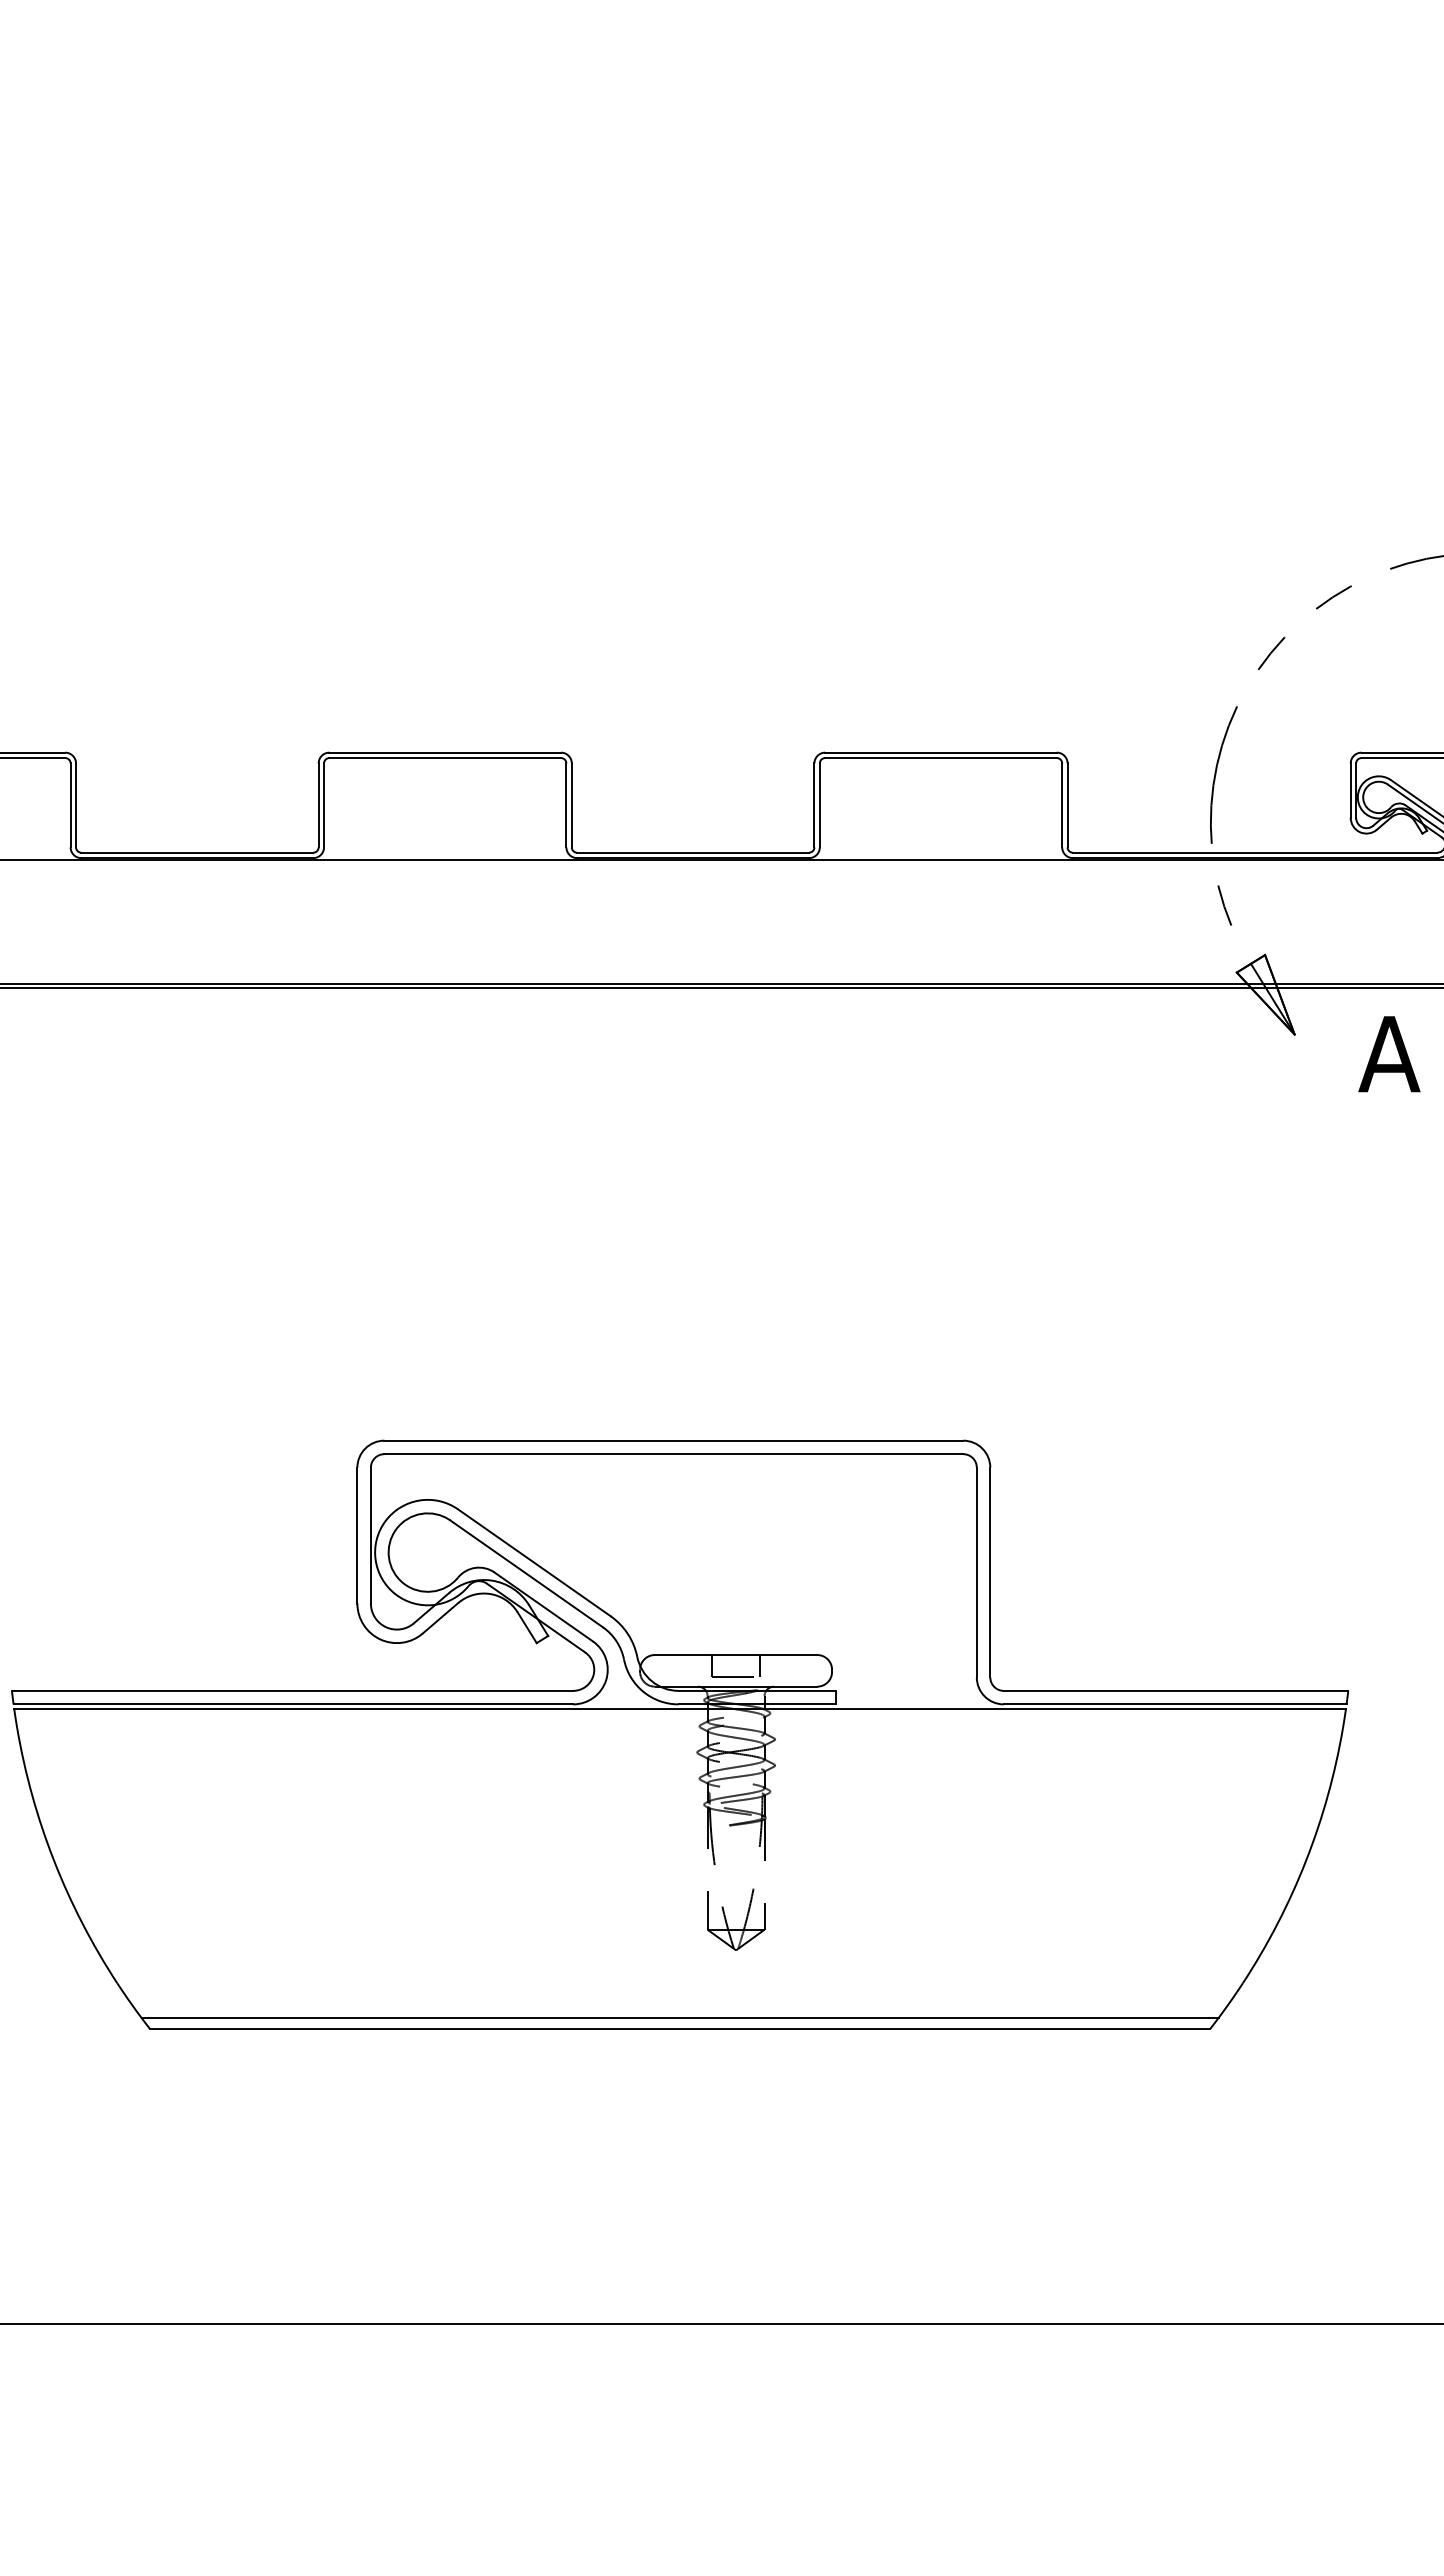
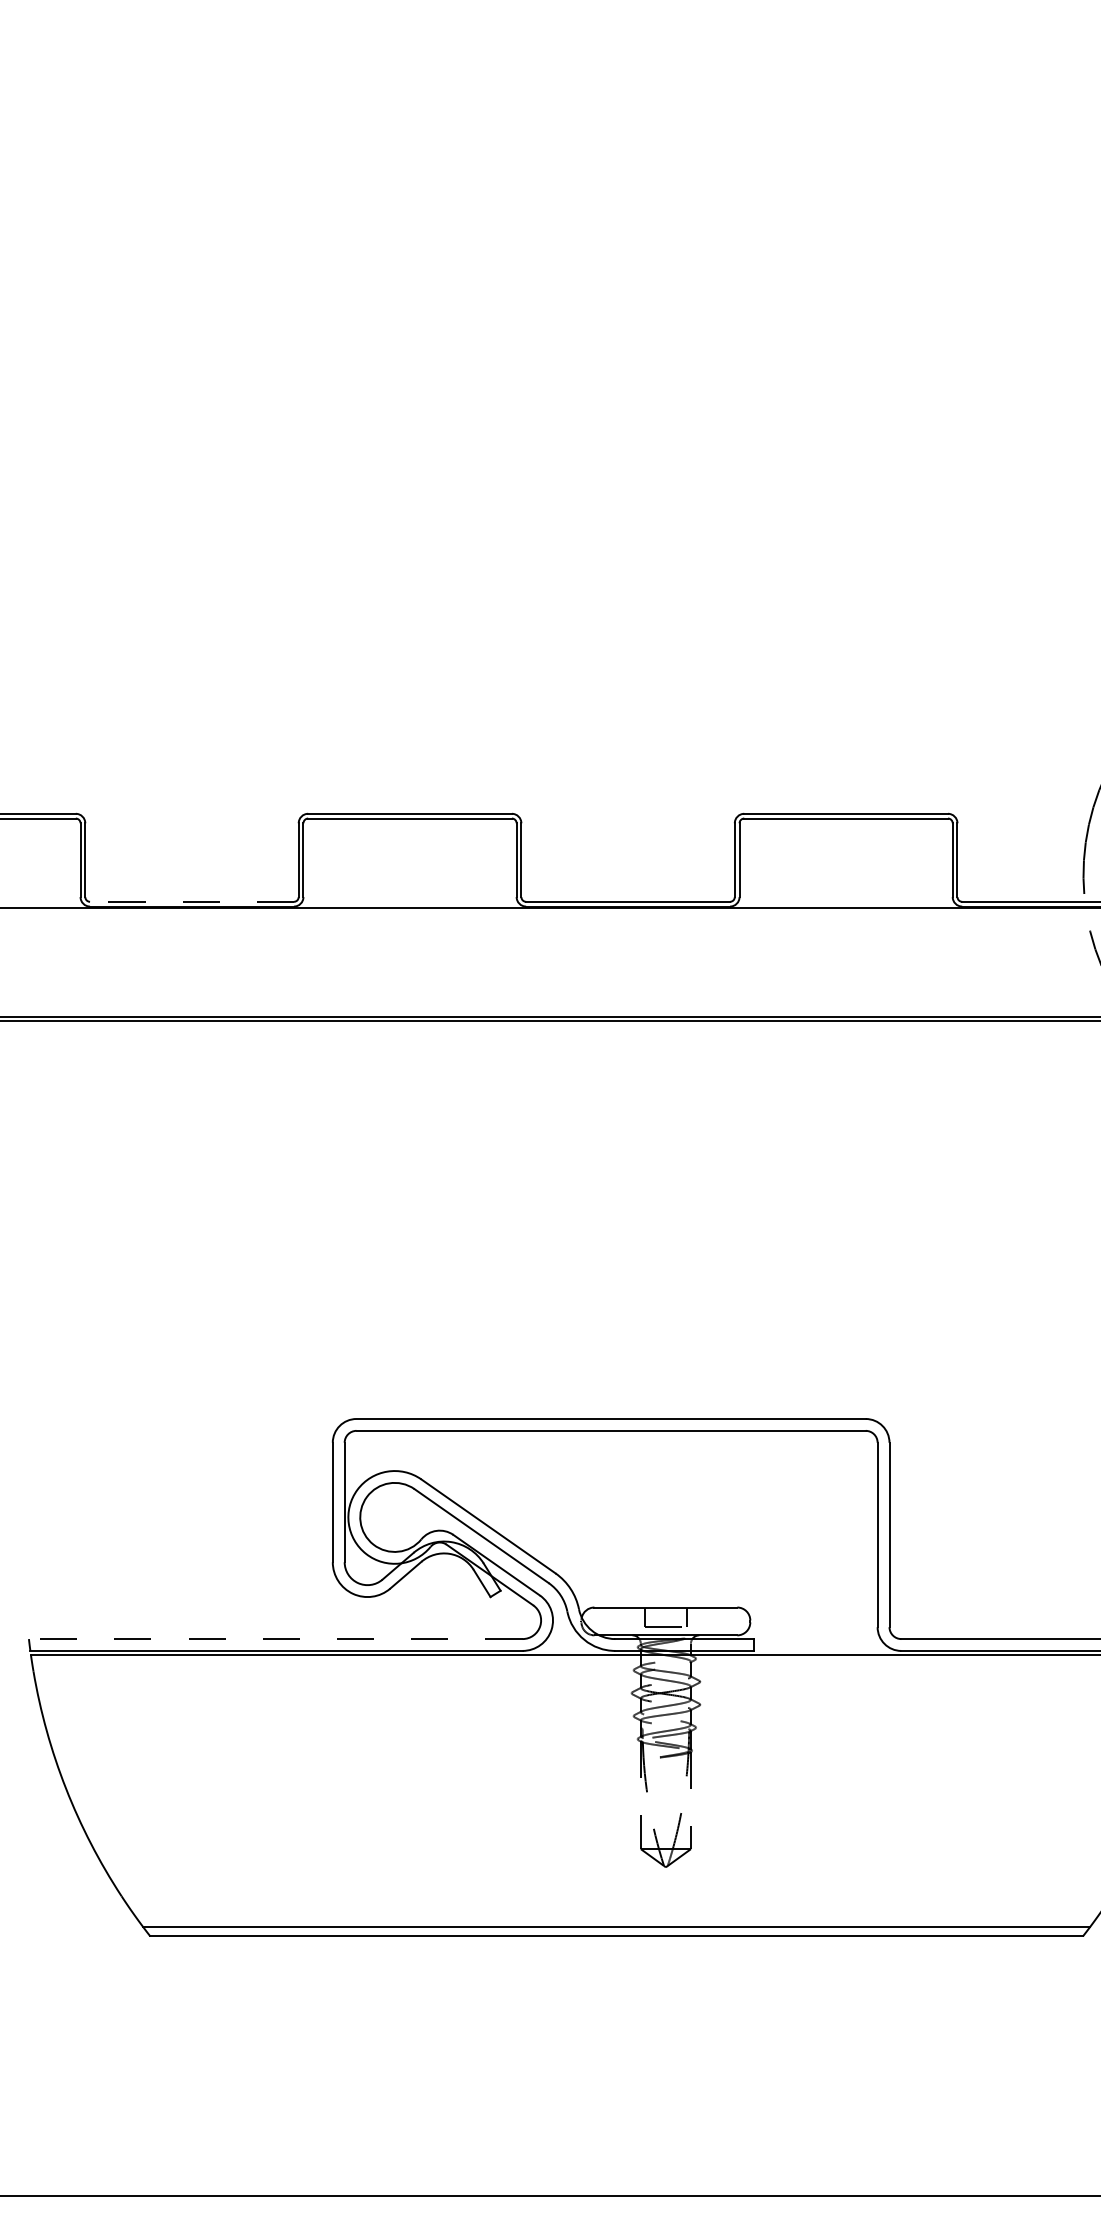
line: (197, 852) -> (192, 901), solid -> dashed
line: (292, 1690) -> (275, 1638), solid -> dashed

